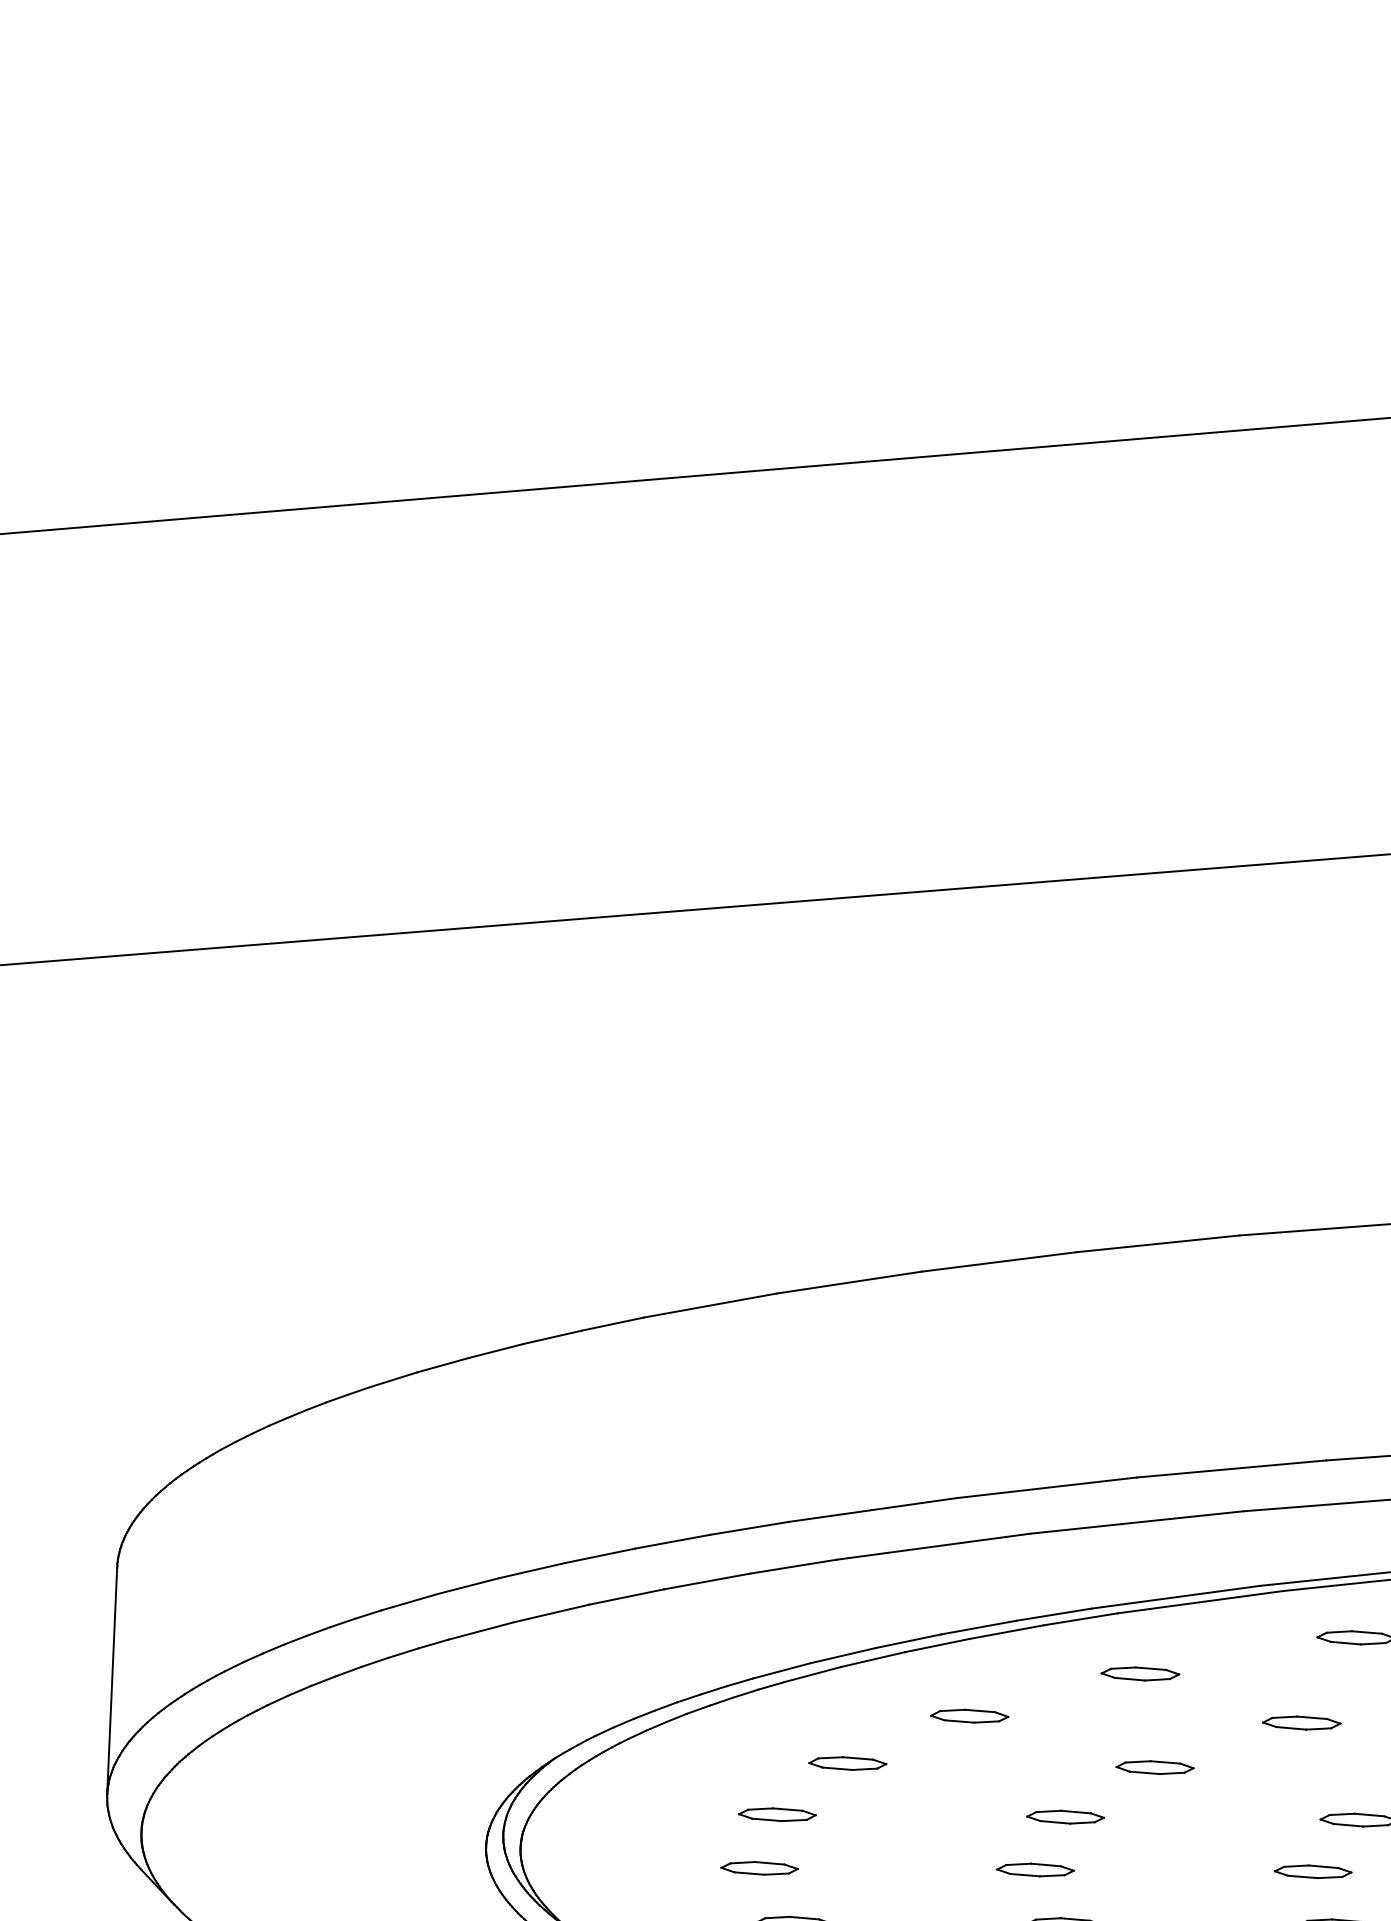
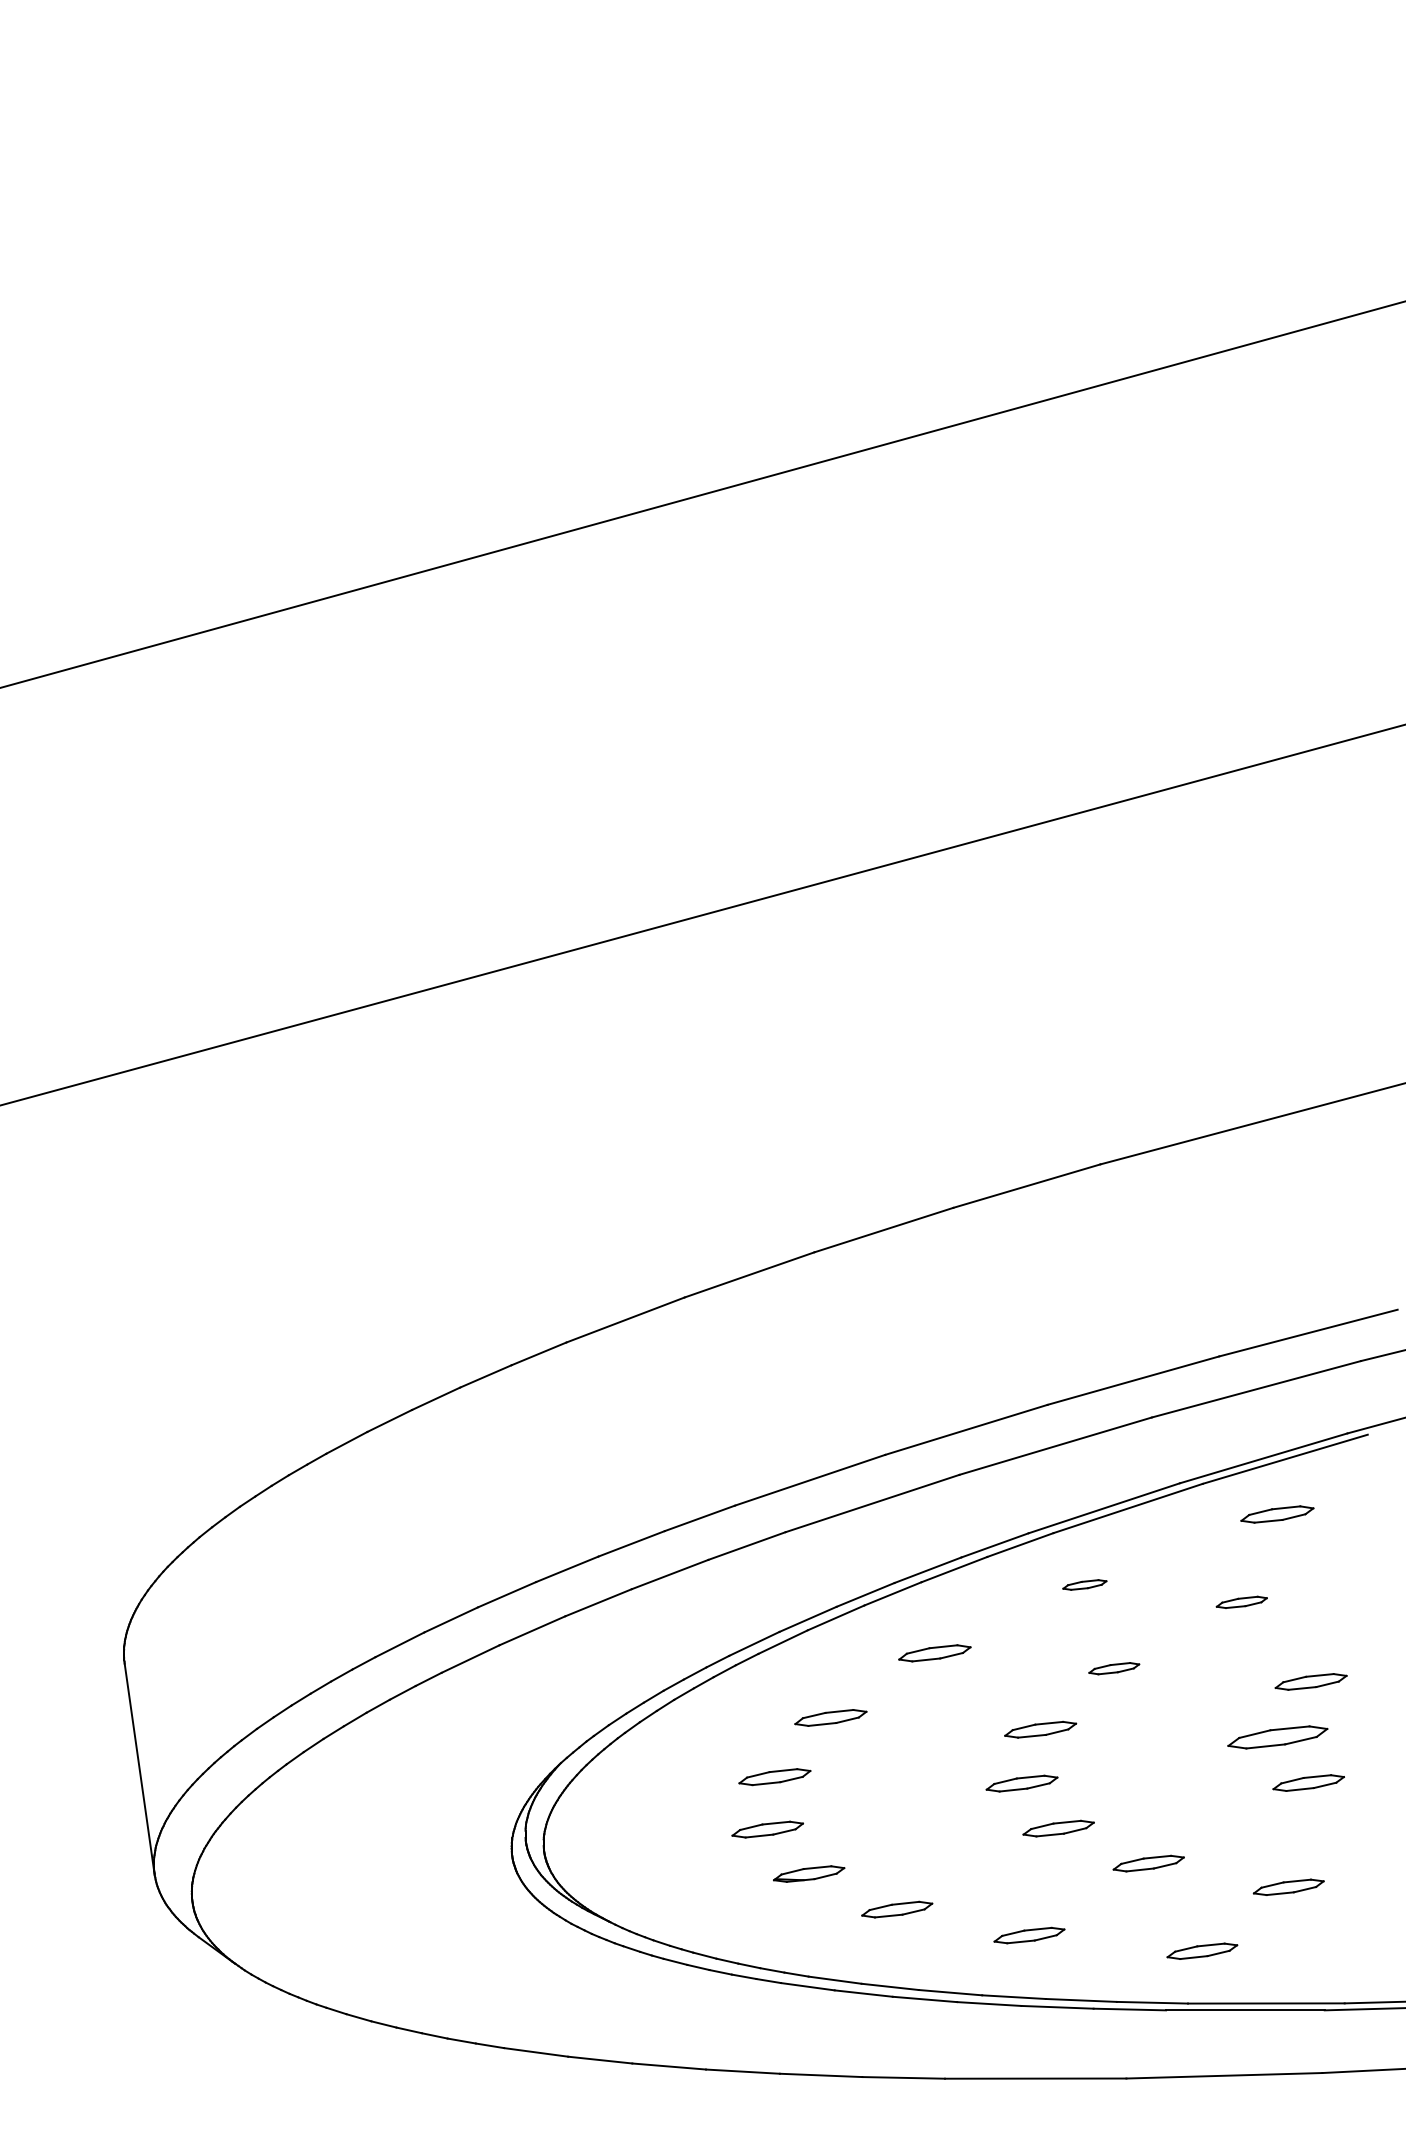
part: (1140, 1673) -> (1084, 1584), size x0.6
part: (1301, 1723) -> (1241, 1602), size x0.7
part: (1154, 1767) -> (1113, 1668), size x0.7
part: (1312, 1871) -> (1277, 1737), size x1.4

